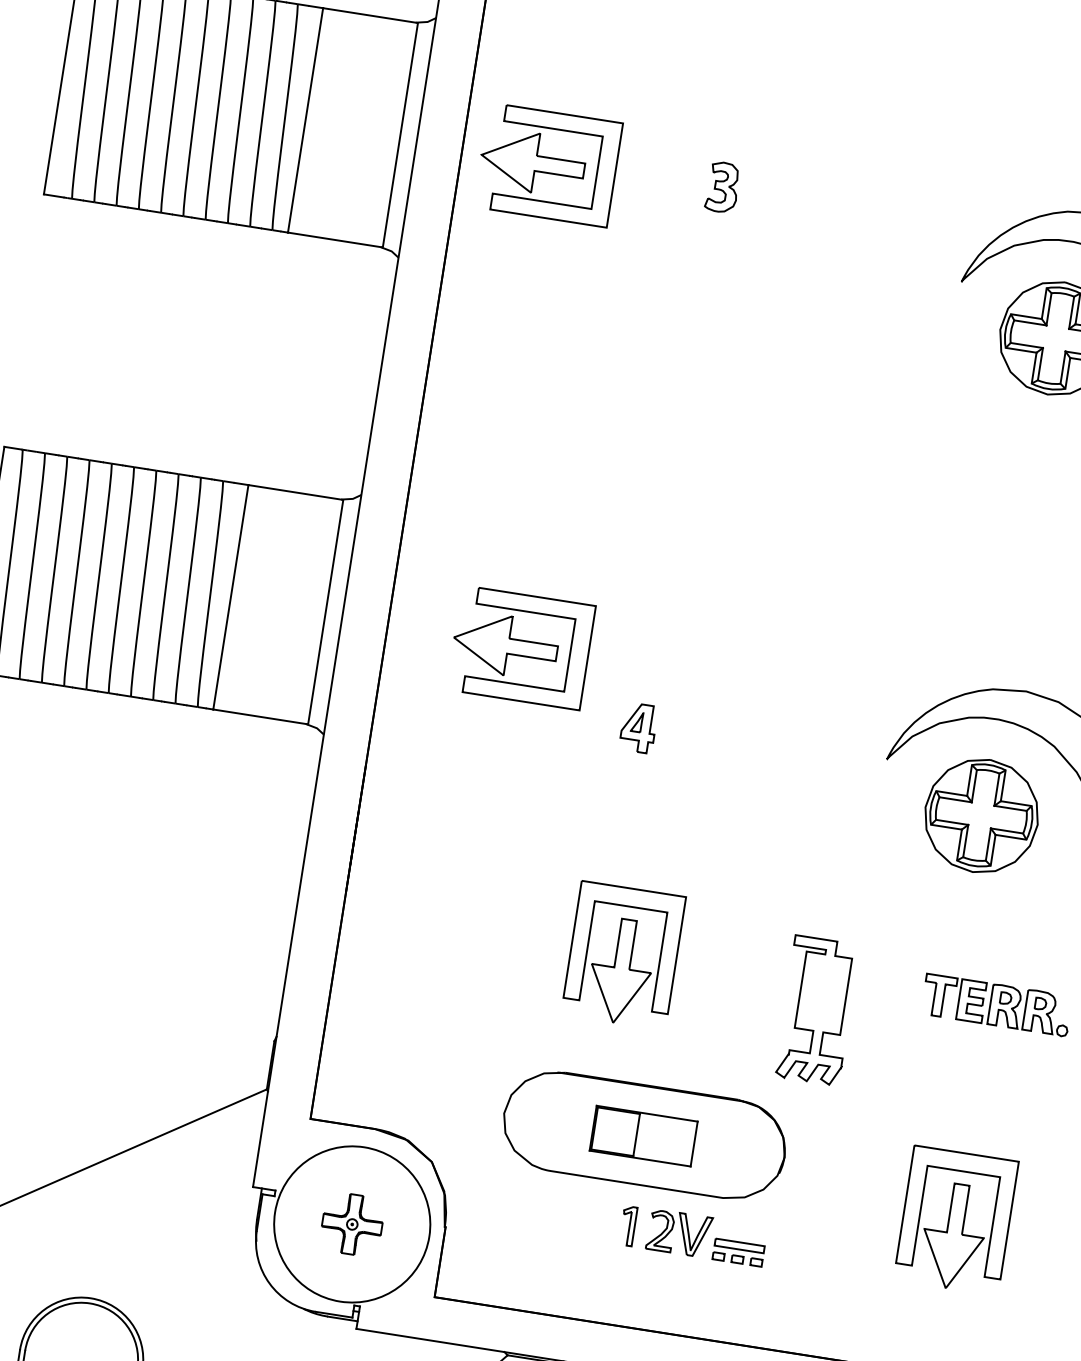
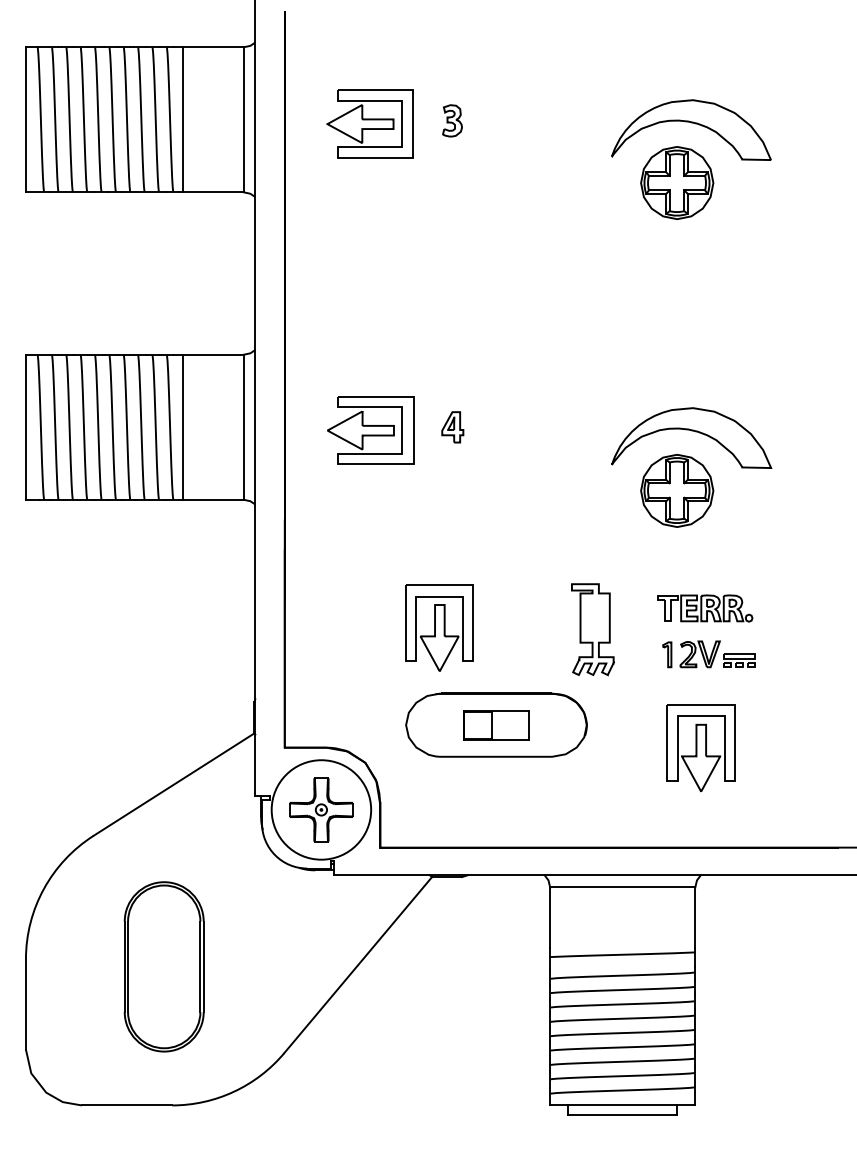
part: (547, 164) -> (369, 123), moved
part: (638, 728) -> (452, 427), moved
part: (623, 954) -> (439, 627), moved
part: (352, 1223) -> (321, 809), size x1.67
part: (692, 1235) -> (708, 654), moved

